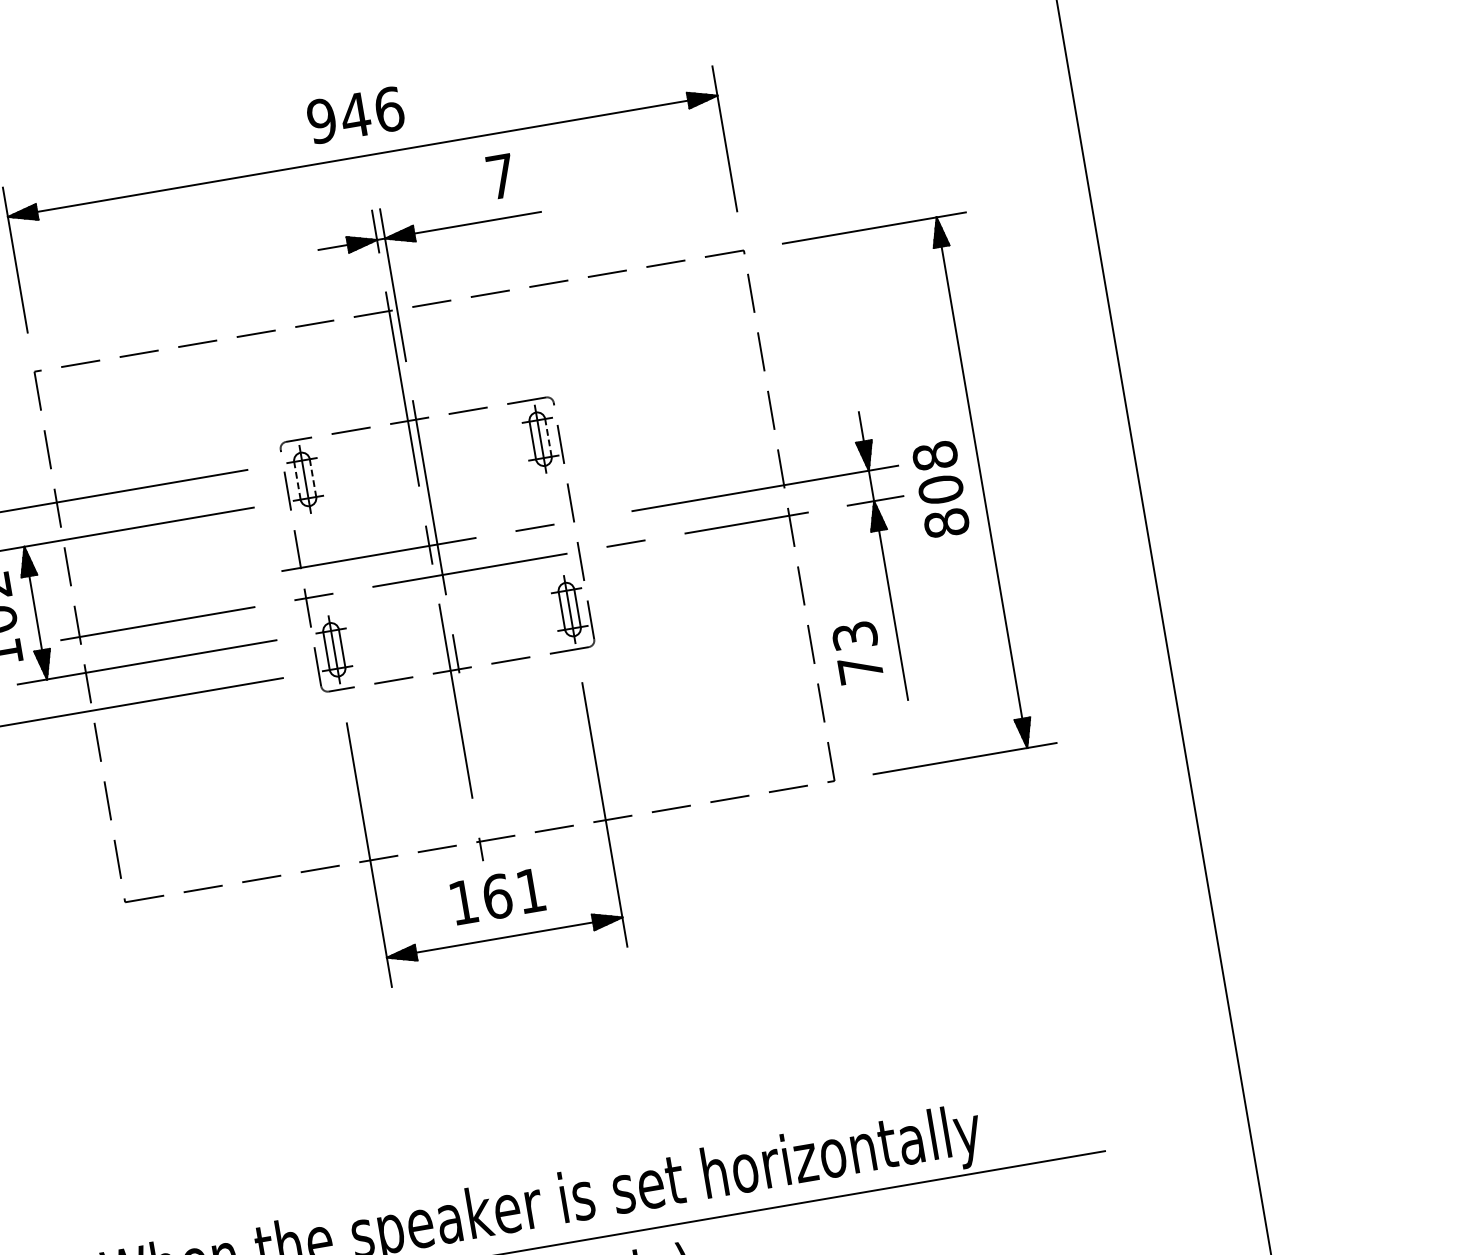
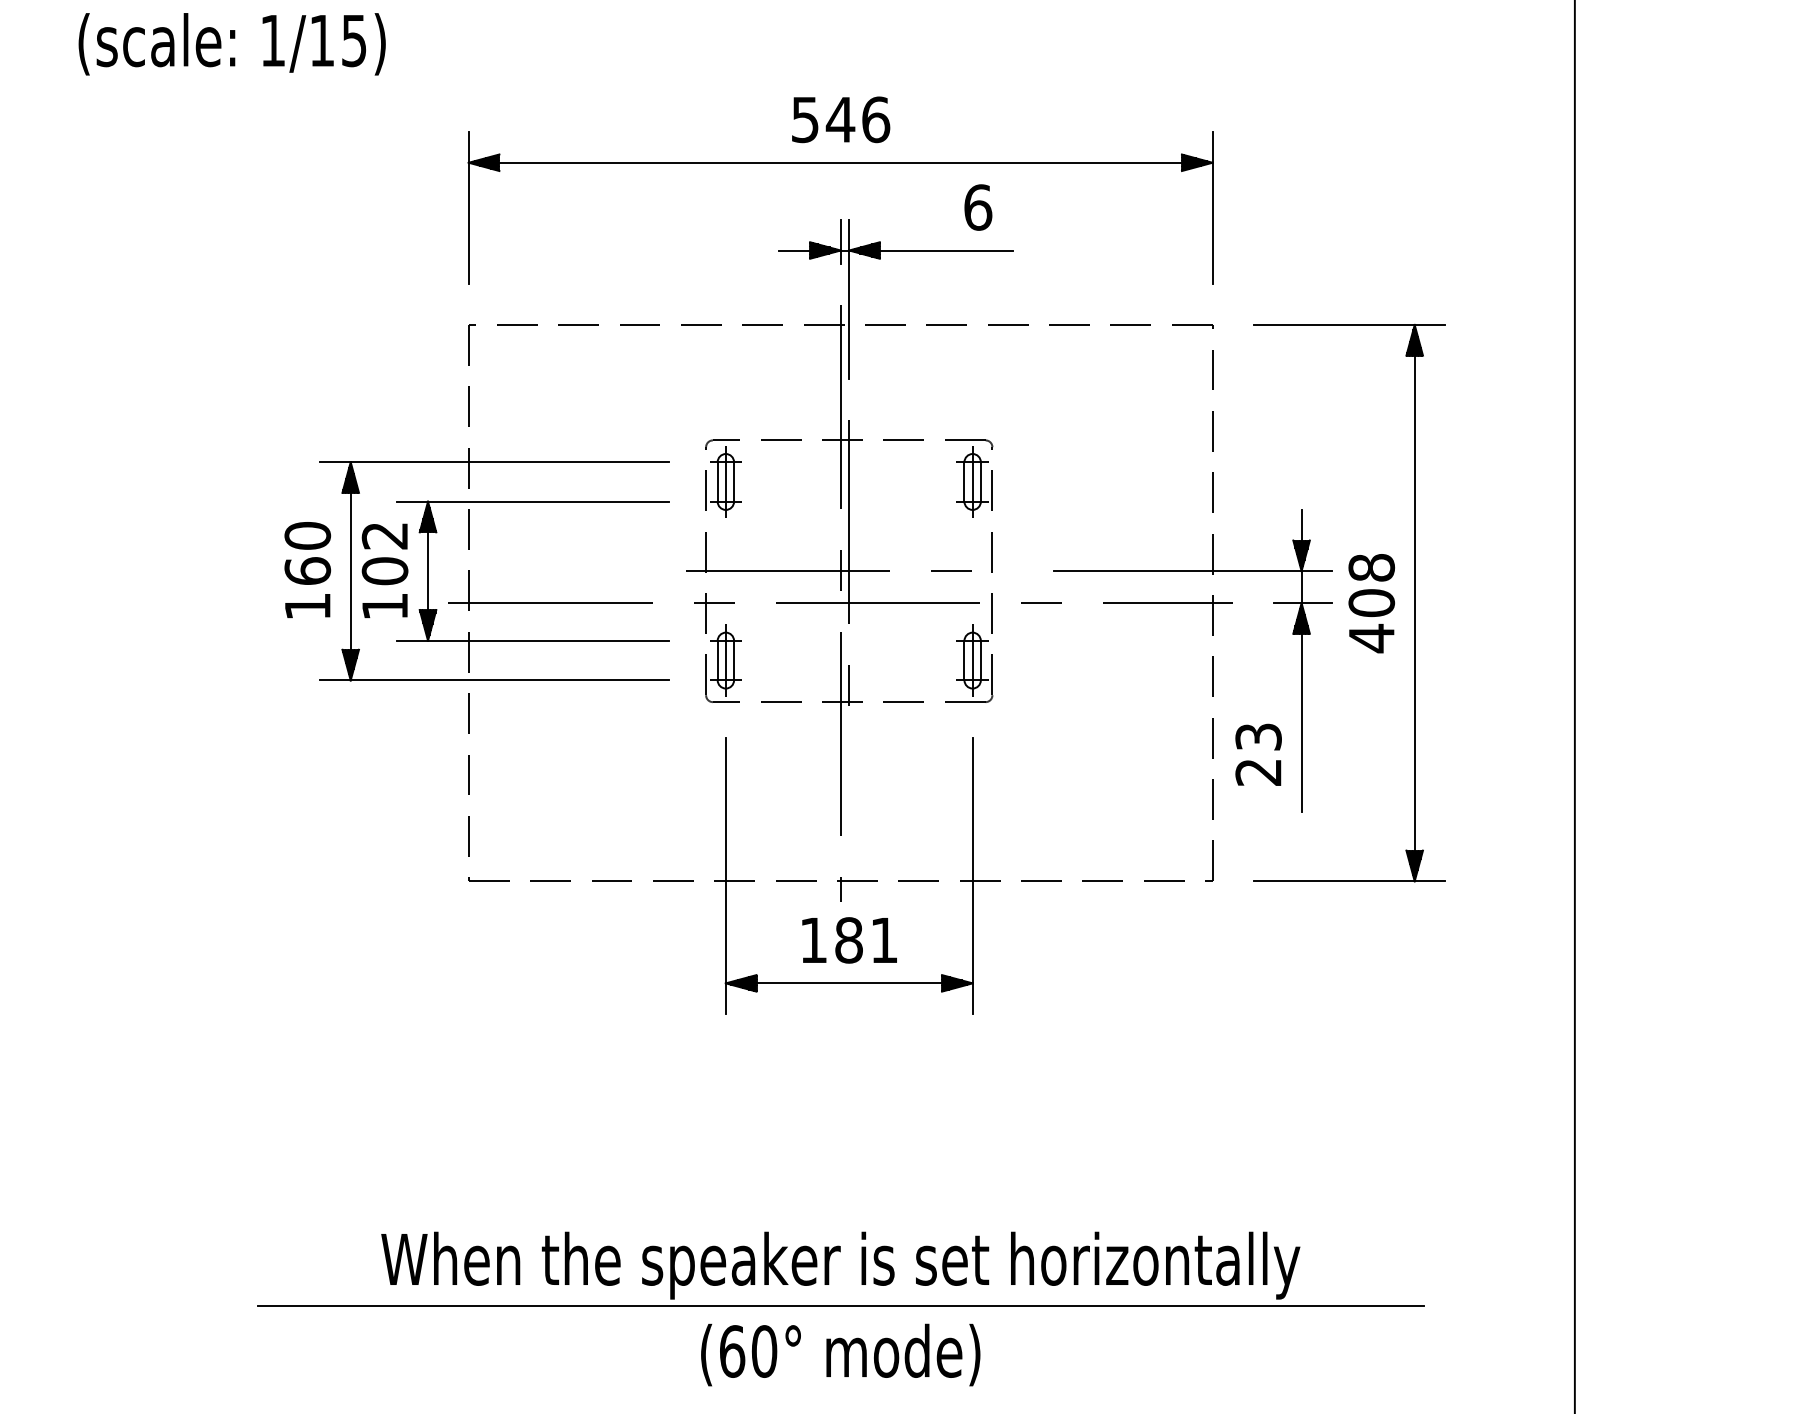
text: (322, 120) -> (805, 119), 946 -> 546
text: (501, 176) -> (978, 207), 7 -> 6
line: (548, 437) -> (980, 481), dashed -> solid
line: (313, 477) -> (734, 481), dashed -> solid
line: (297, 480) -> (717, 481), dashed -> solid
text: (946, 523) -> (1371, 638), 808 -> 408
text: (860, 669) -> (1258, 772), 73 -> 23
text: (497, 896) -> (849, 940), 161 -> 181

